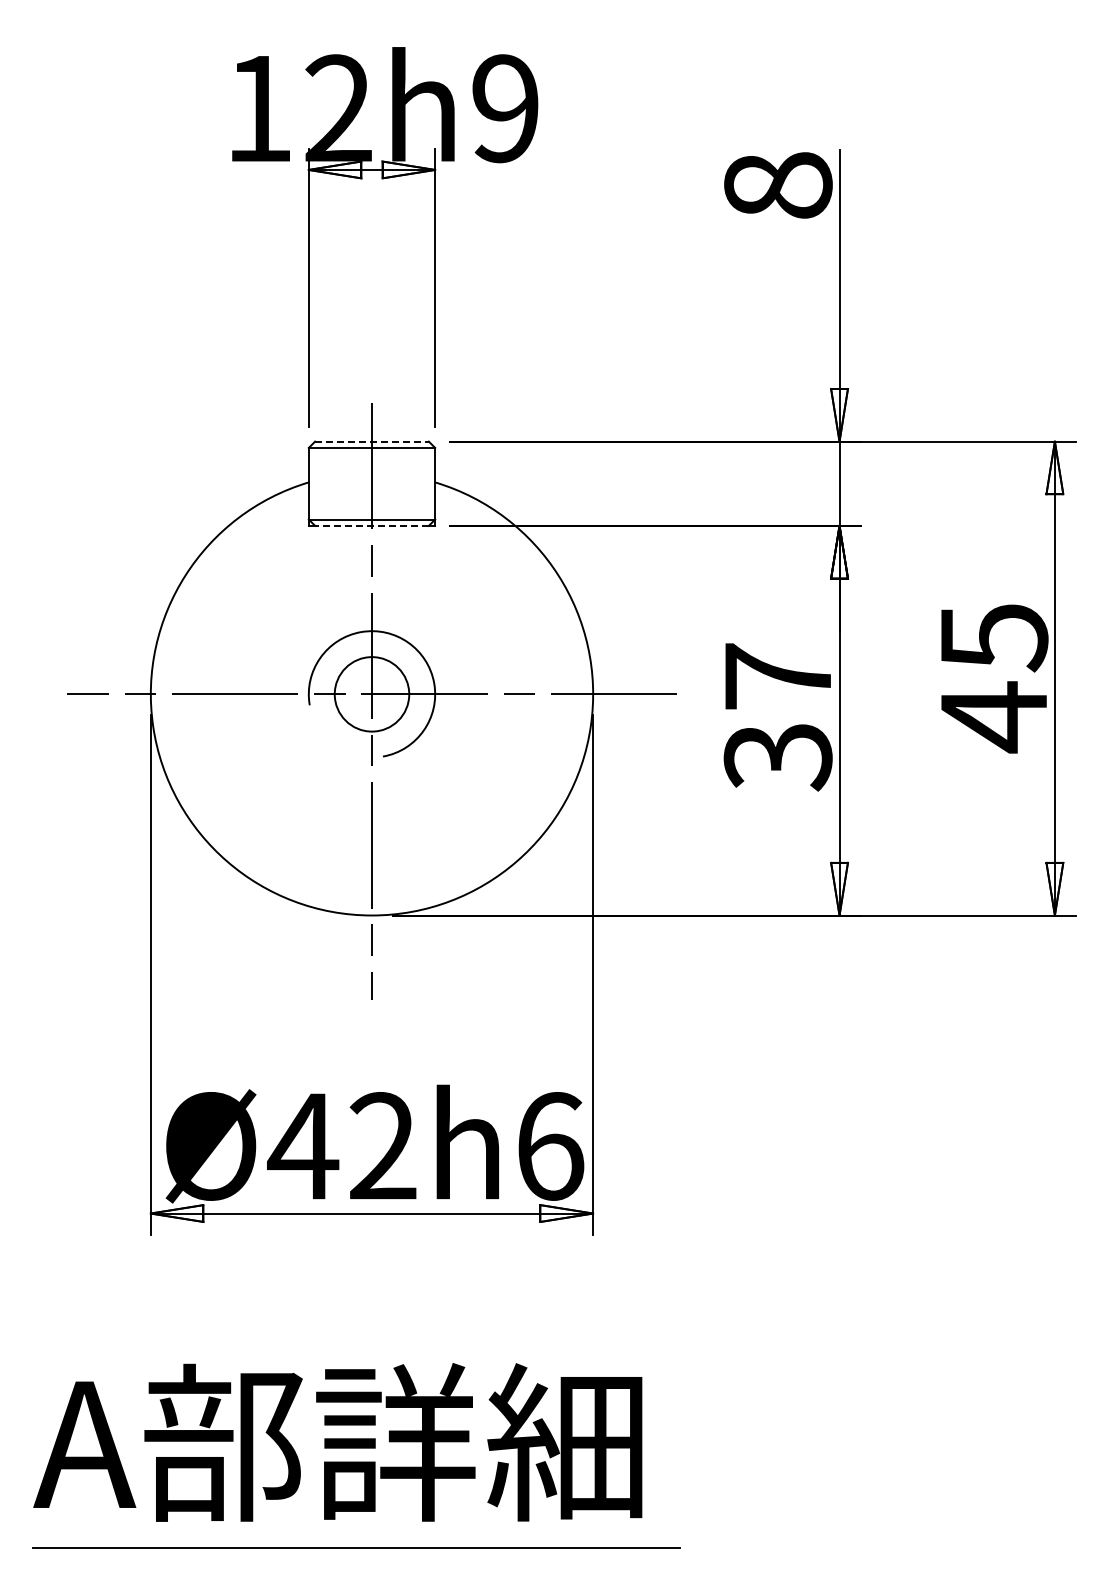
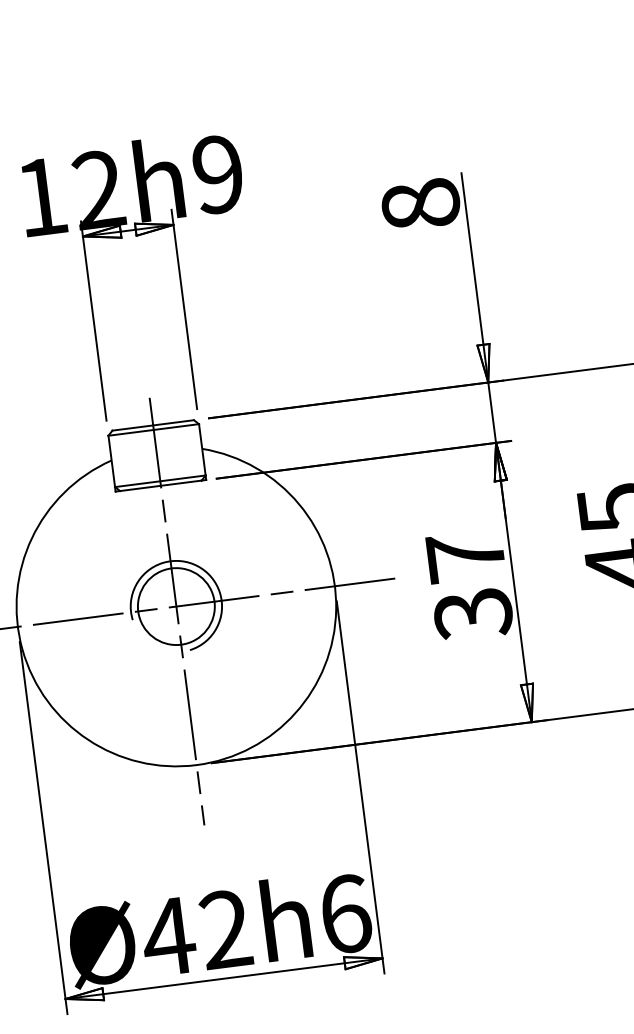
line: (372, 441) -> (153, 425), dashed -> solid
line: (372, 525) -> (161, 485), dashed -> solid
circle: (371, 694) -> (176, 606), size x1.43

